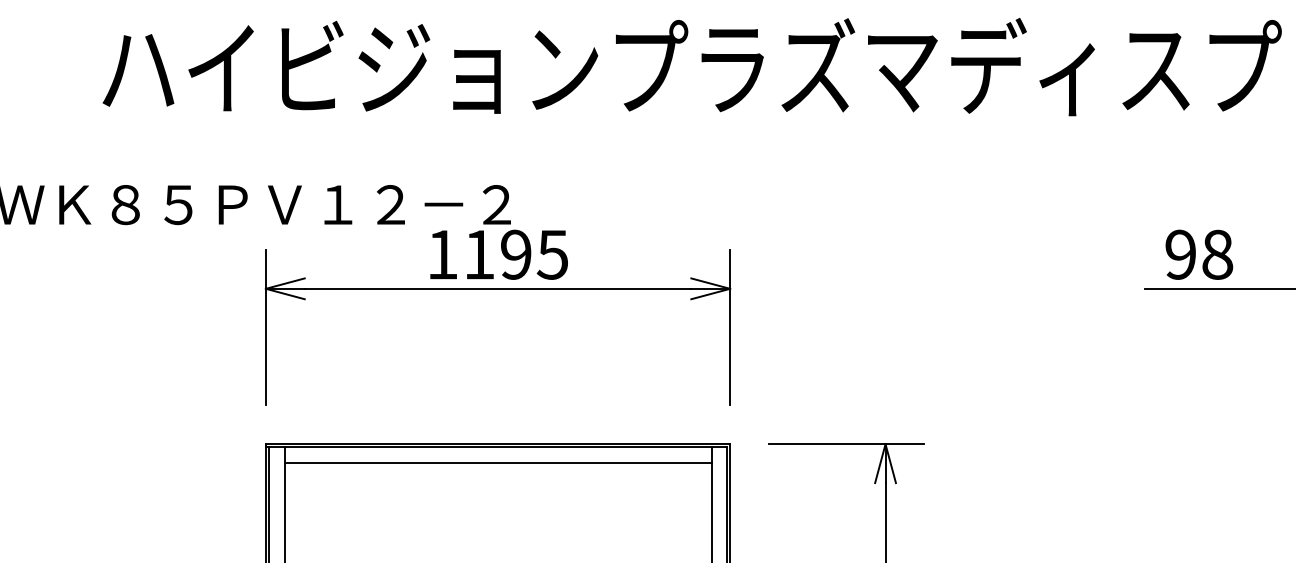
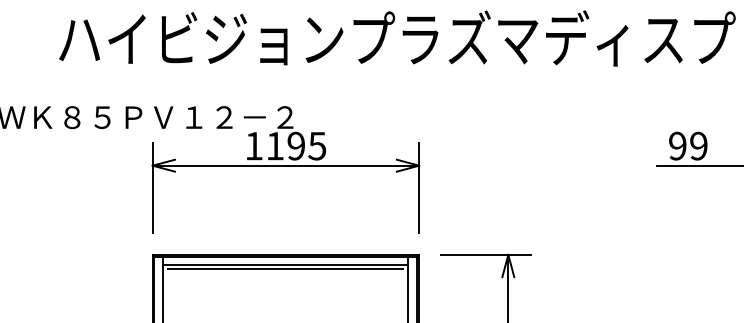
text: (1216, 253) -> (698, 145), 98 -> 99
line: (497, 467) -> (285, 268), added

